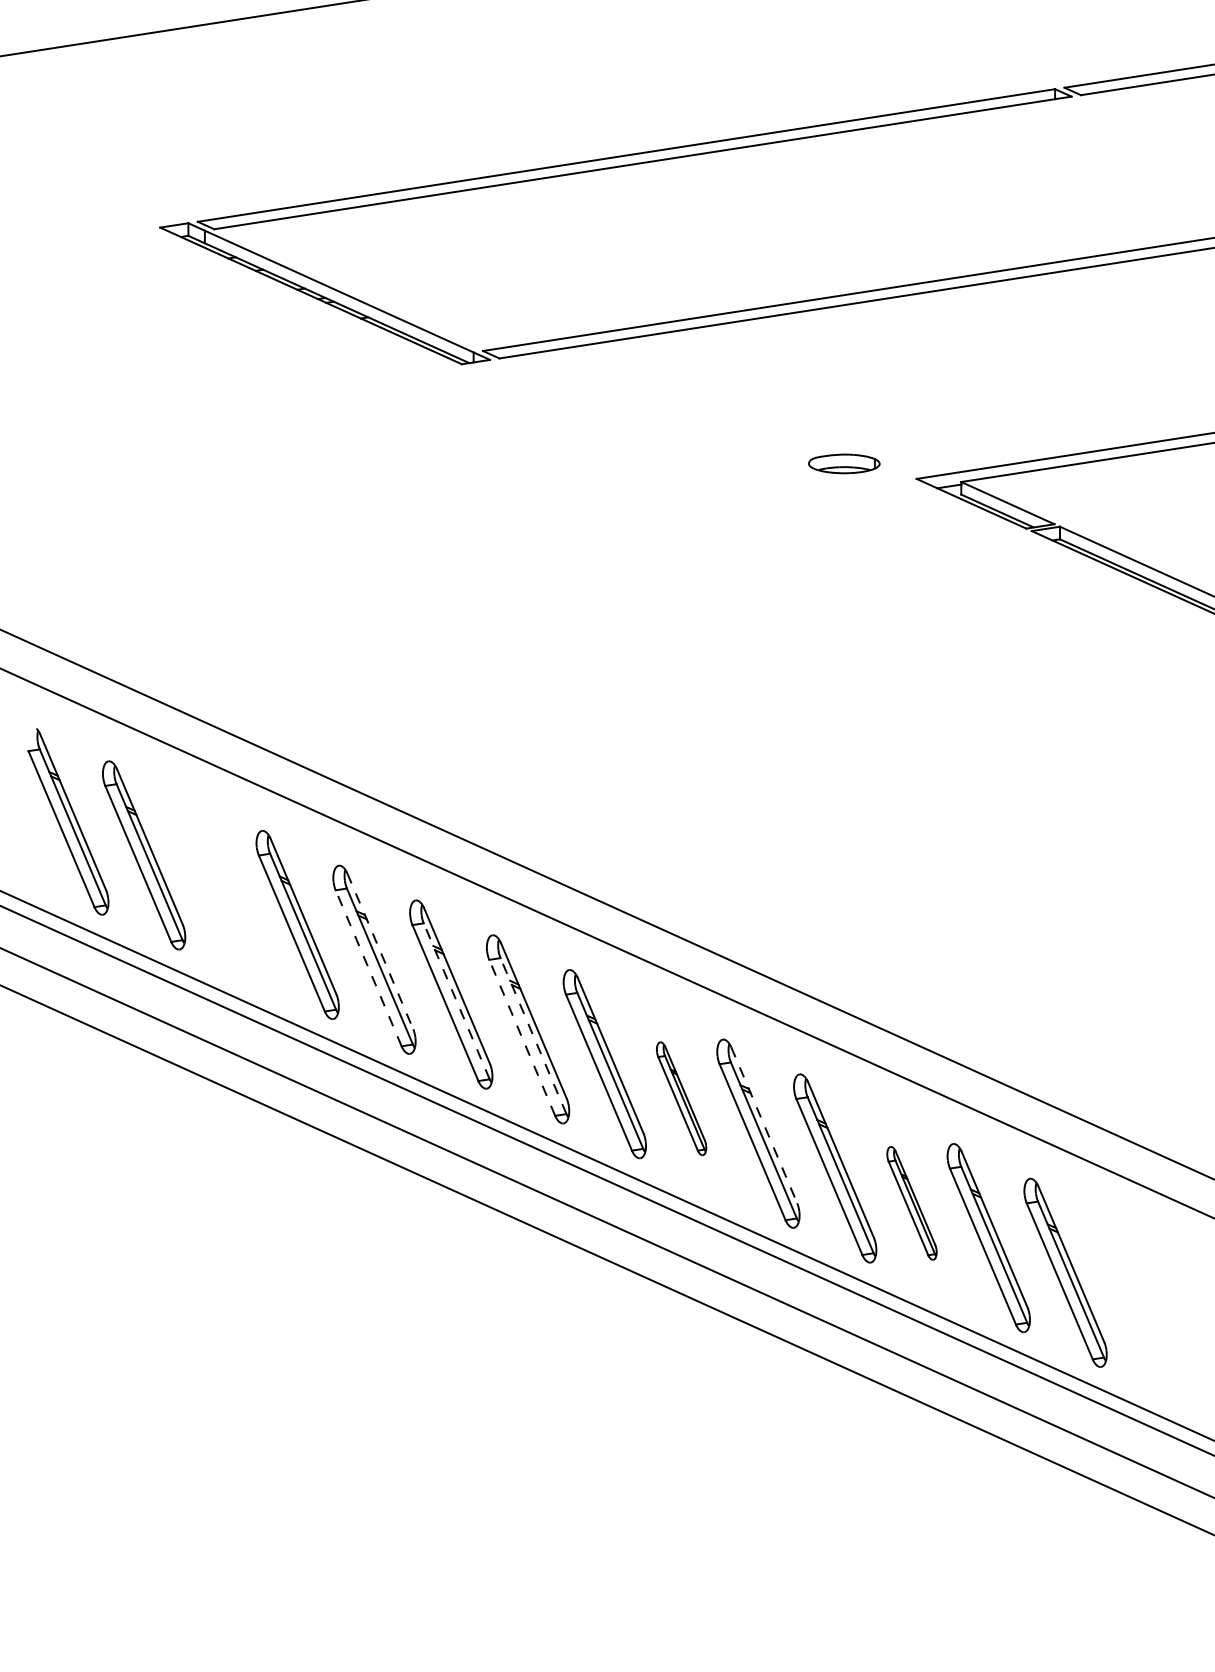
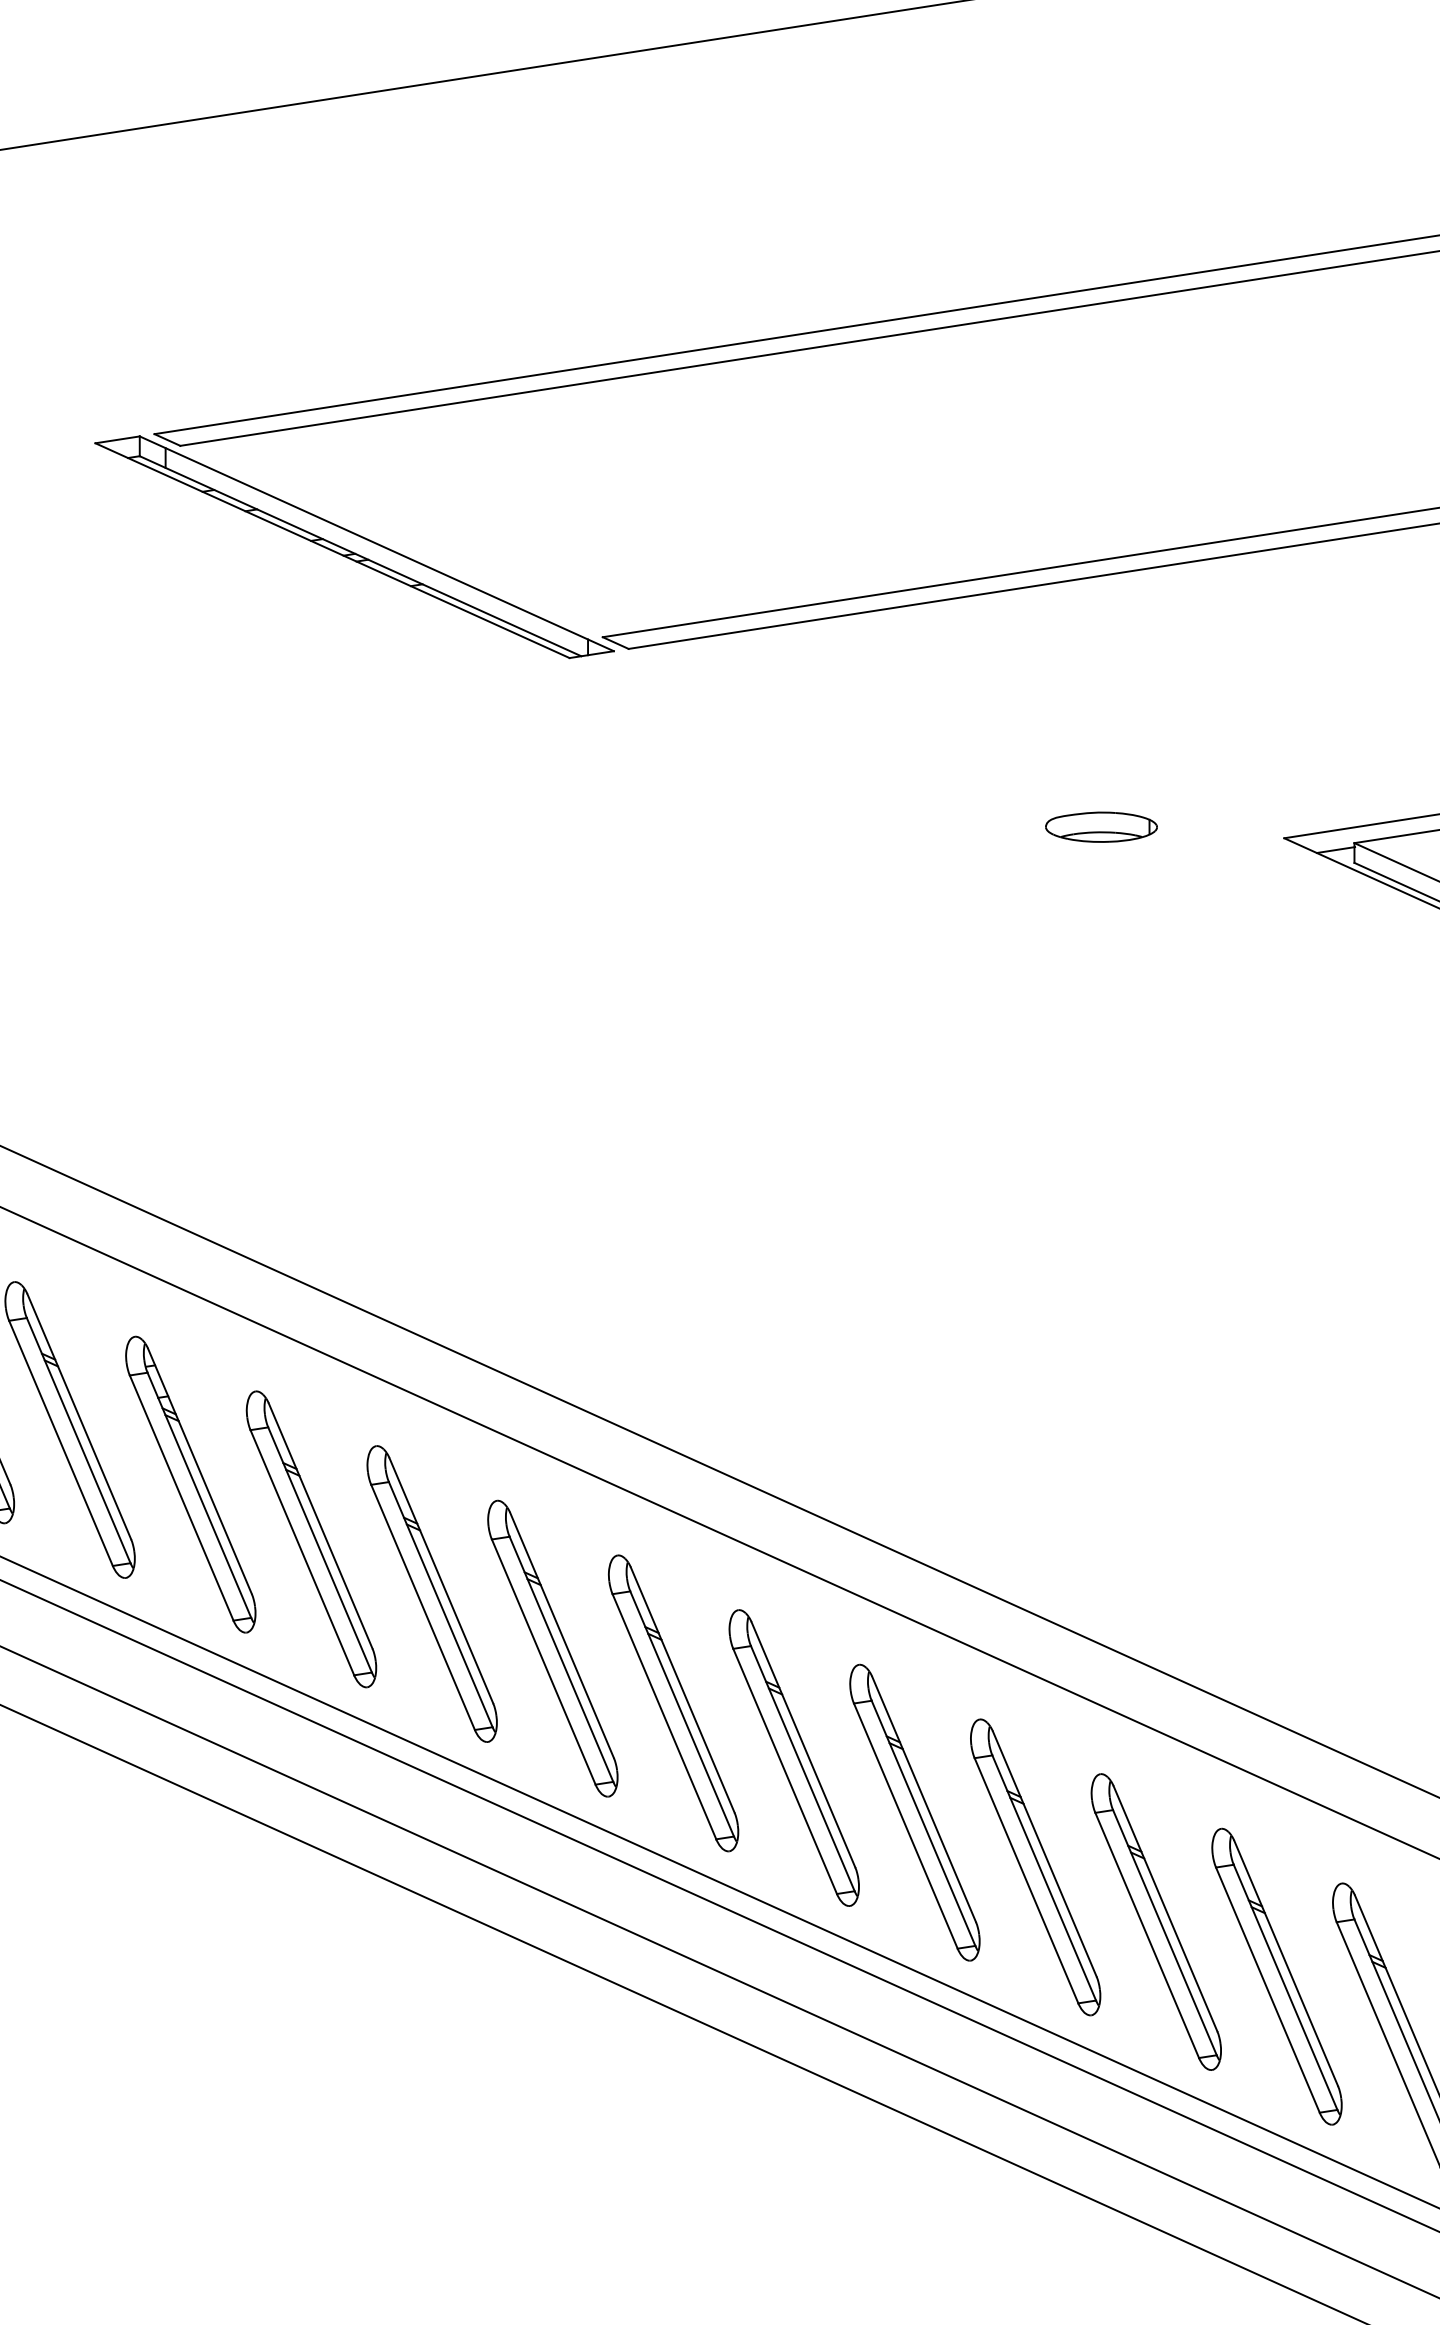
part: (844, 463) -> (1101, 826), moved
part: (220, 890) -> (190, 1485), added
line: (380, 951) -> (441, 1580), dashed -> solid
line: (368, 968) -> (422, 1607), dashed -> solid
line: (456, 1001) -> (561, 1659), dashed -> solid
line: (533, 1036) -> (682, 1714), dashed -> solid
line: (522, 1037) -> (664, 1716), dashed -> solid
part: (681, 1098) -> (914, 1812), size x1.67
line: (764, 1125) -> (1045, 1854), dashed -> solid
part: (911, 1203) -> (1276, 1977), size x1.67

